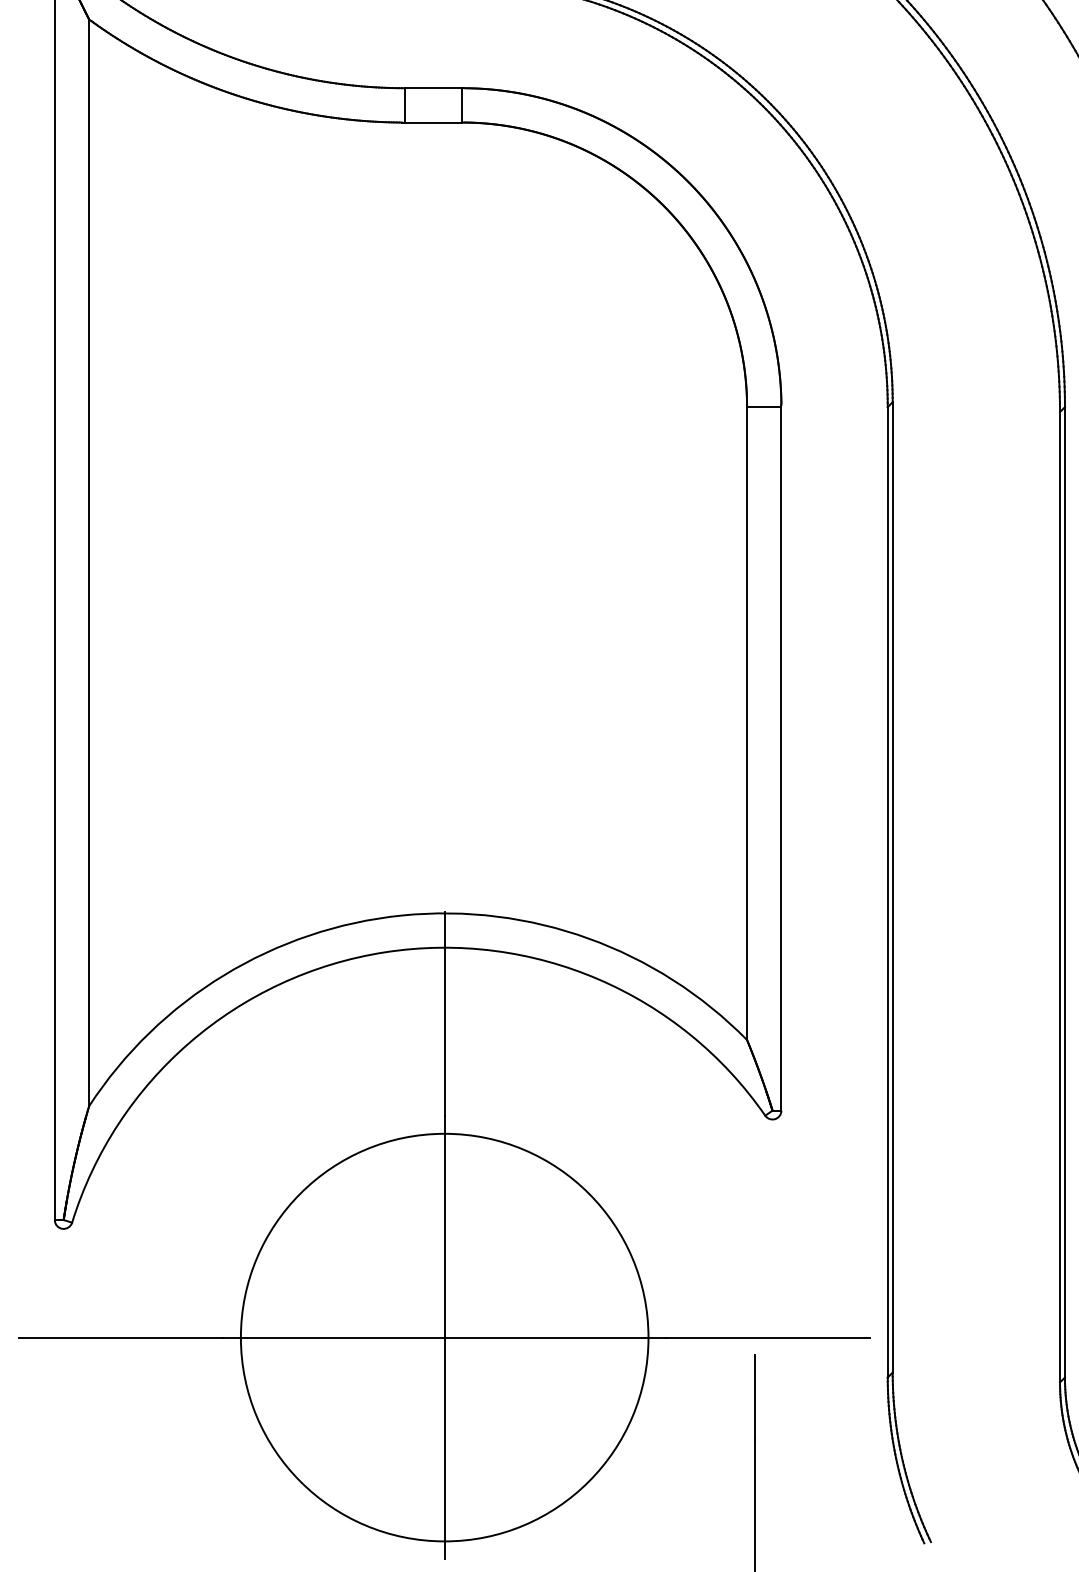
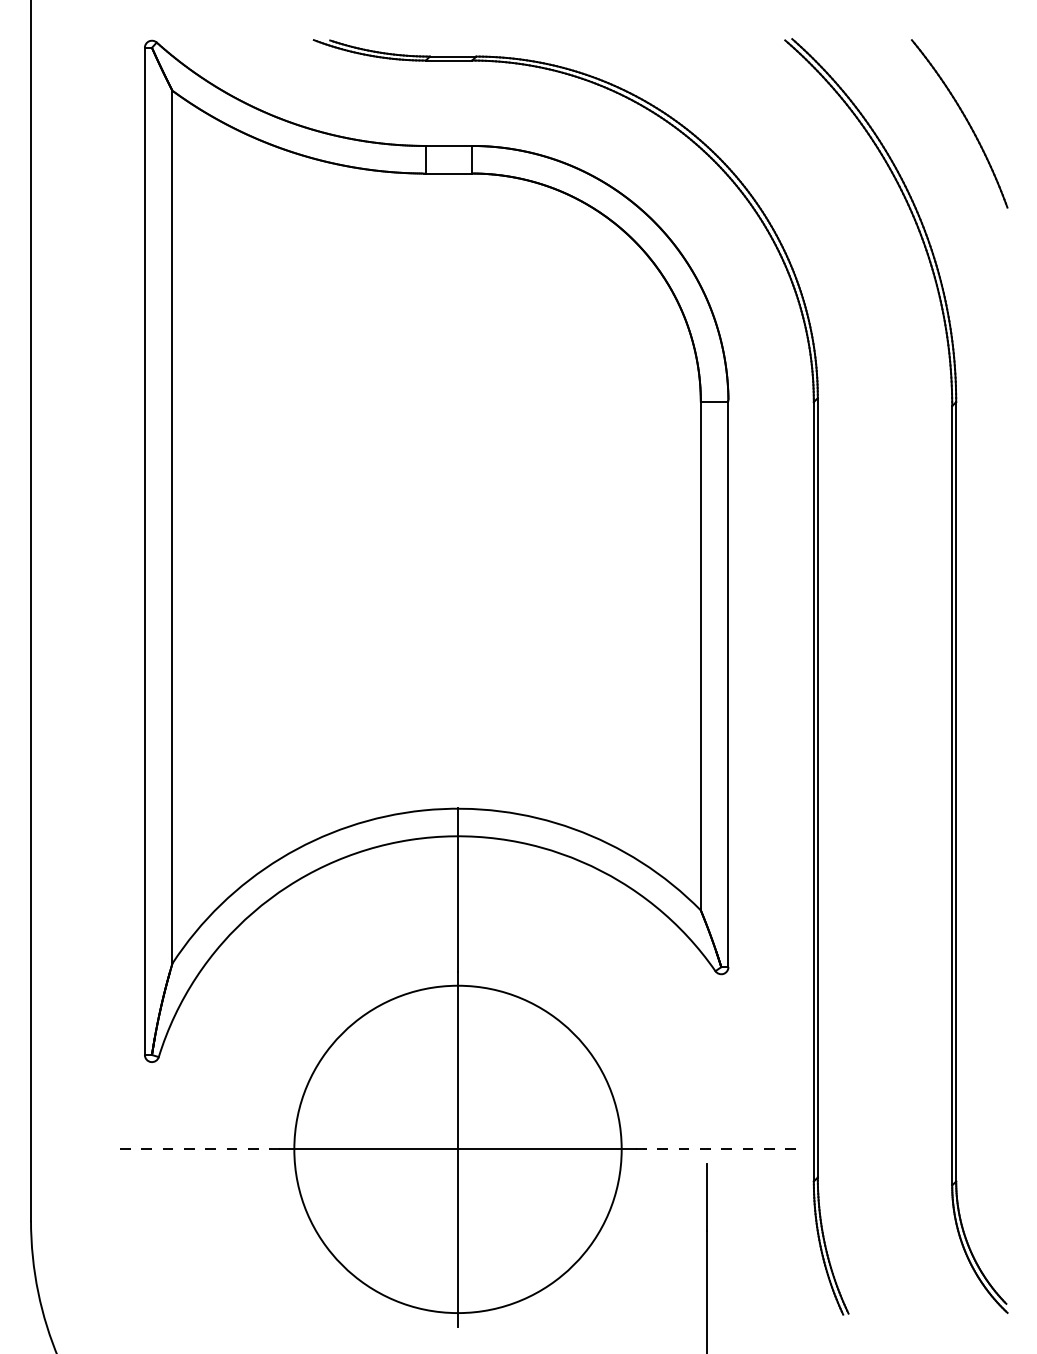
line: (121, 1337) -> (198, 1149), solid -> dashed
line: (767, 1337) -> (717, 1149), solid -> dashed

